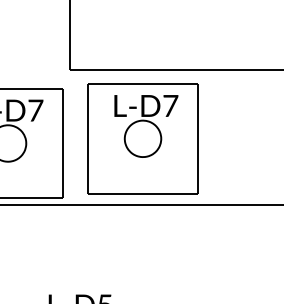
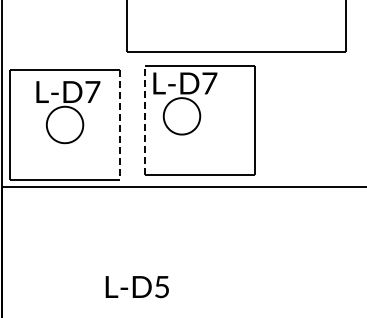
part: (146, 126) -> (185, 103), moved
line: (88, 139) -> (145, 120), solid -> dashed
line: (62, 144) -> (119, 125), solid -> dashed

